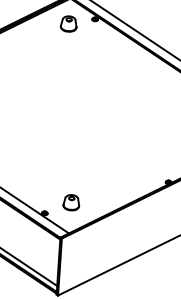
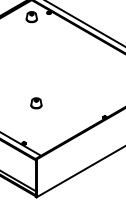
part: (71, 203) -> (36, 103), moved

